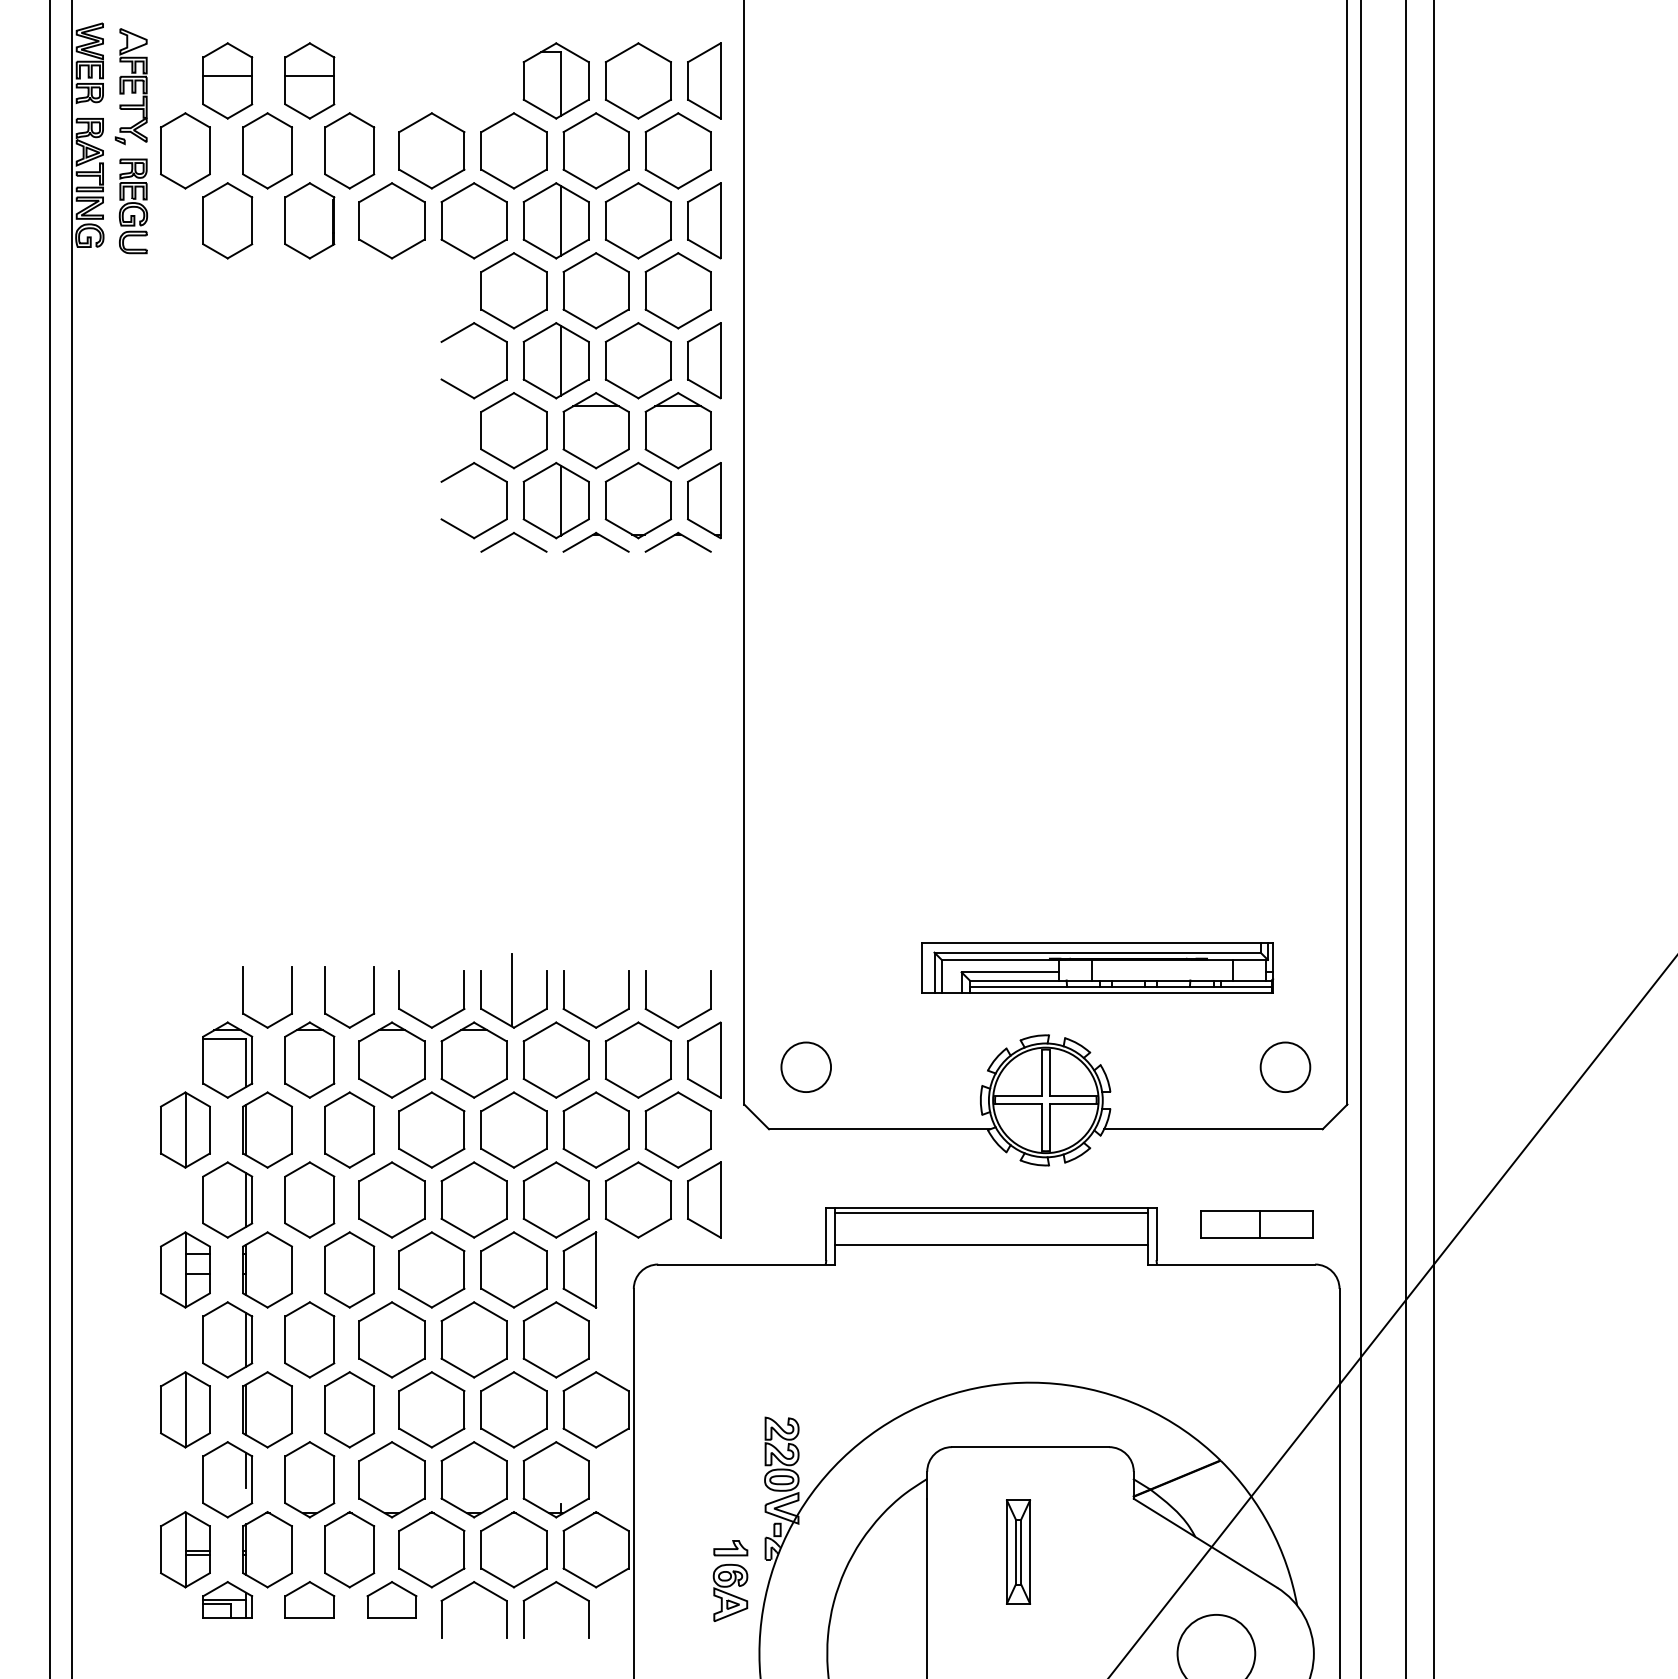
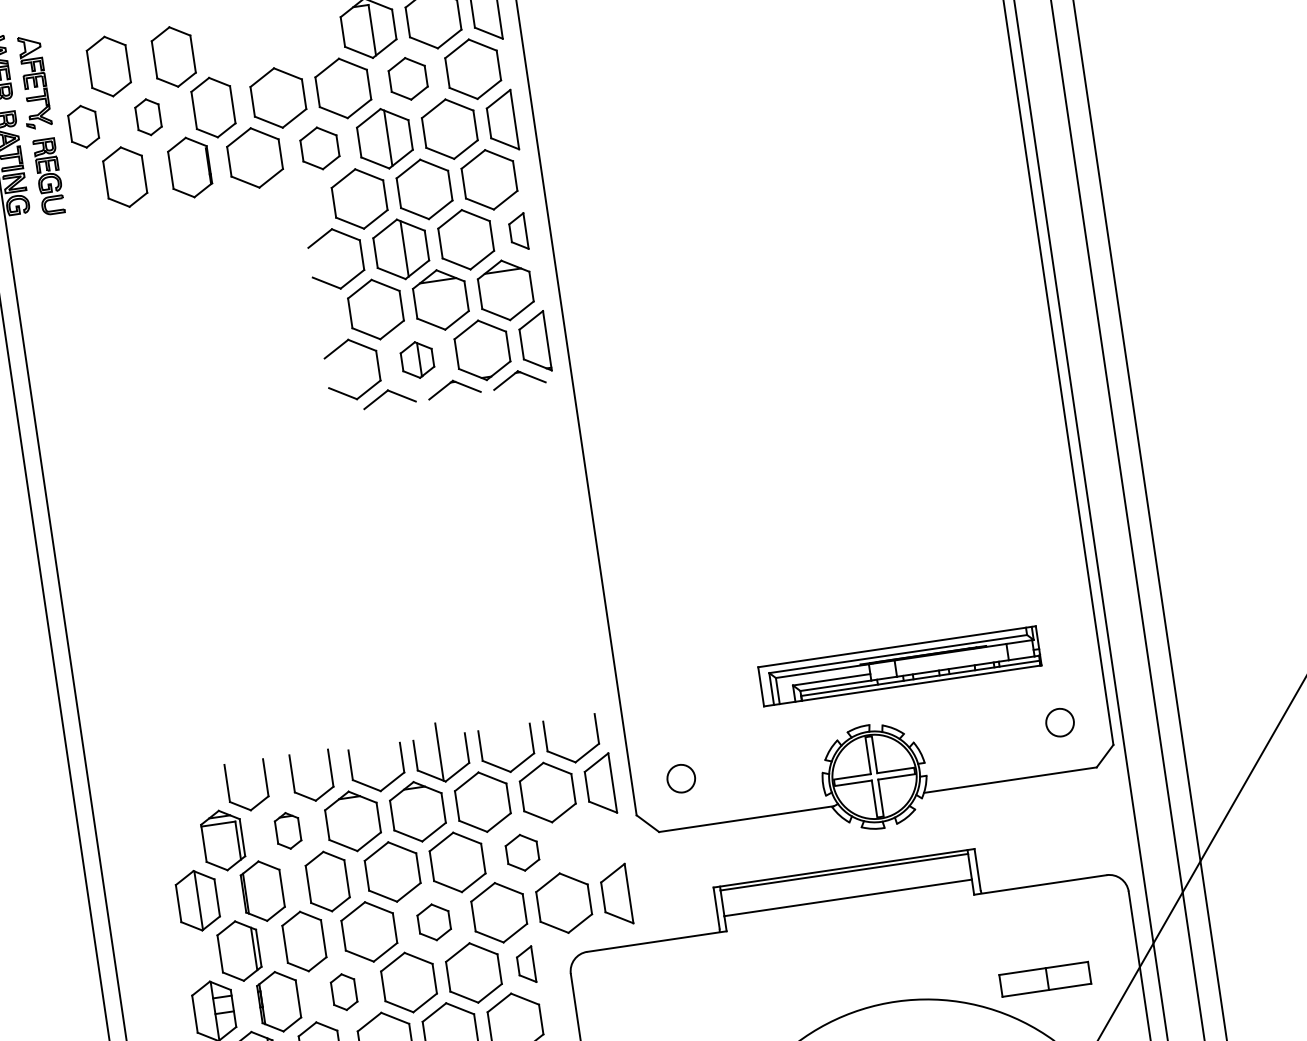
line: (227, 75) -> (108, 62), removed
line: (309, 75) -> (172, 52), removed
part: (185, 150) -> (83, 126), size x0.7
part: (267, 150) -> (148, 116), size x0.6
part: (595, 150) -> (407, 78), size x0.7
part: (473, 220) -> (319, 148), size x0.7
part: (704, 360) -> (518, 231), size x0.6
part: (555, 500) -> (416, 359), size x0.6
part: (309, 1059) -> (287, 830), size x0.6
circle: (1285, 1066) -> (1060, 722), size x0.7
circle: (806, 1067) -> (681, 778), size x0.7
part: (595, 1129) -> (521, 852), size x0.6
part: (677, 1129) -> (586, 842), removed
part: (473, 1199) -> (433, 922), size x0.6
part: (1256, 1224) -> (1044, 979), moved
part: (349, 1269) -> (343, 991), size x0.6
part: (579, 1269) -> (525, 964), size x0.6

